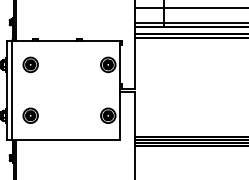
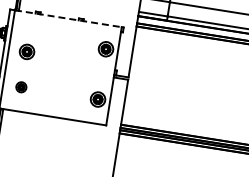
line: (66, 40) -> (68, 18), solid -> dashed
part: (30, 64) -> (26, 51), moved
part: (30, 115) -> (21, 87), size x0.7

